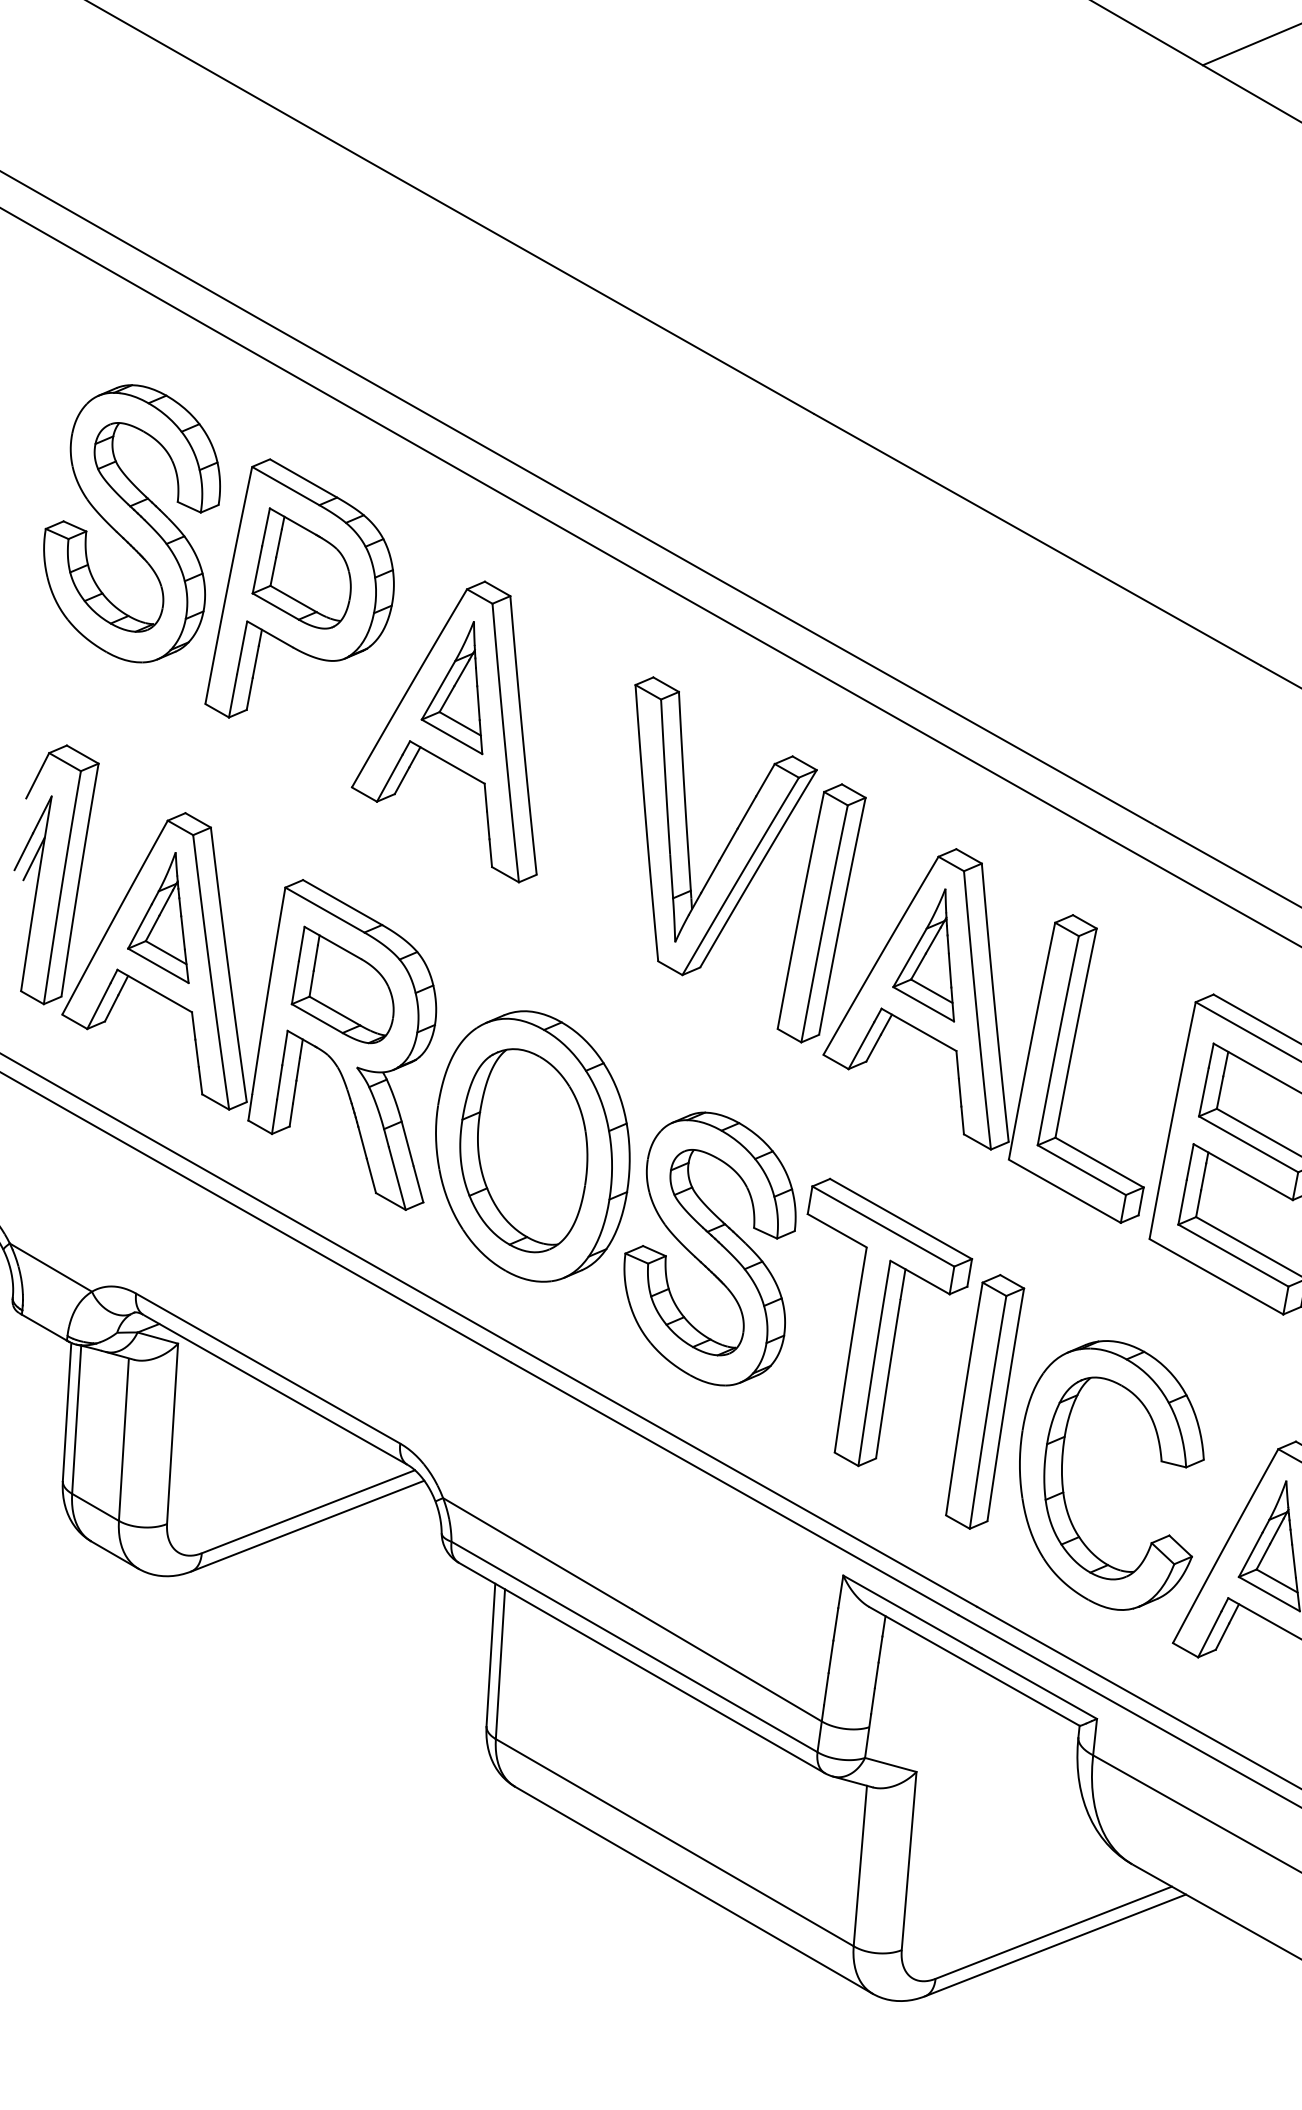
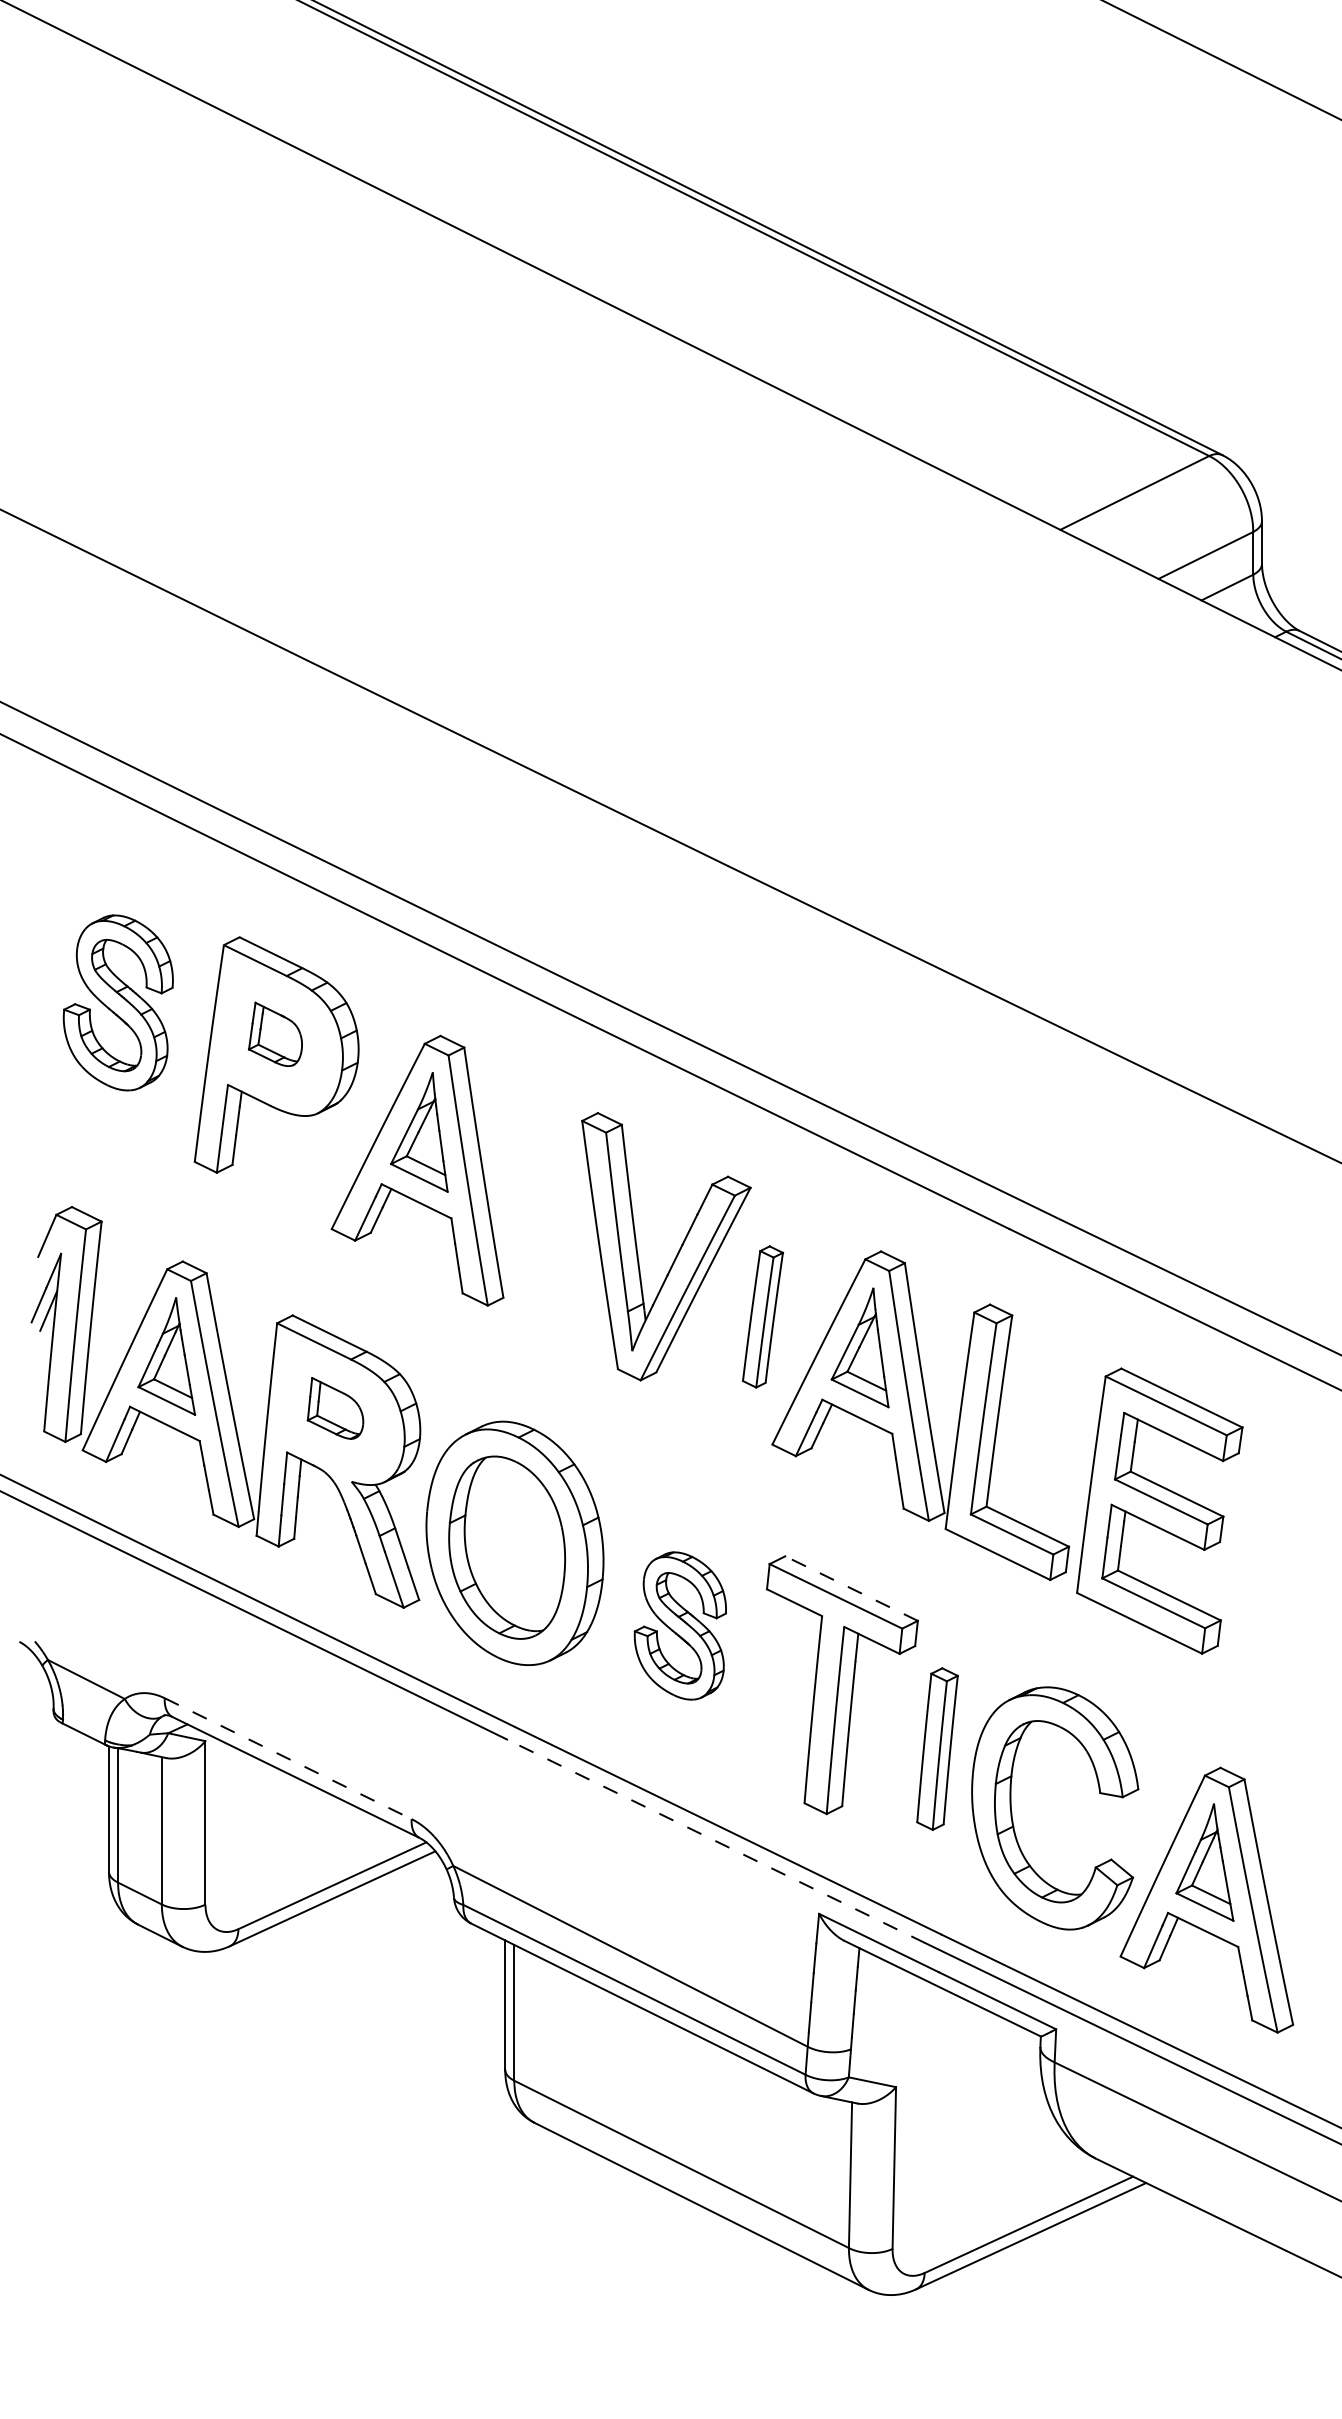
part: (132, 523) -> (118, 1002), size x0.7
part: (303, 568) -> (275, 1034), size x0.6
part: (821, 912) -> (762, 1316), size x0.6
part: (343, 985) -> (335, 1408), size x0.6
line: (901, 1218) -> (851, 1588), solid -> dashed
part: (709, 1248) -> (680, 1625), size x0.6
line: (268, 1368) -> (288, 1758), solid -> dashed
part: (985, 1401) -> (937, 1748), size x0.7
line: (735, 1488) -> (716, 1841), solid -> dashed

